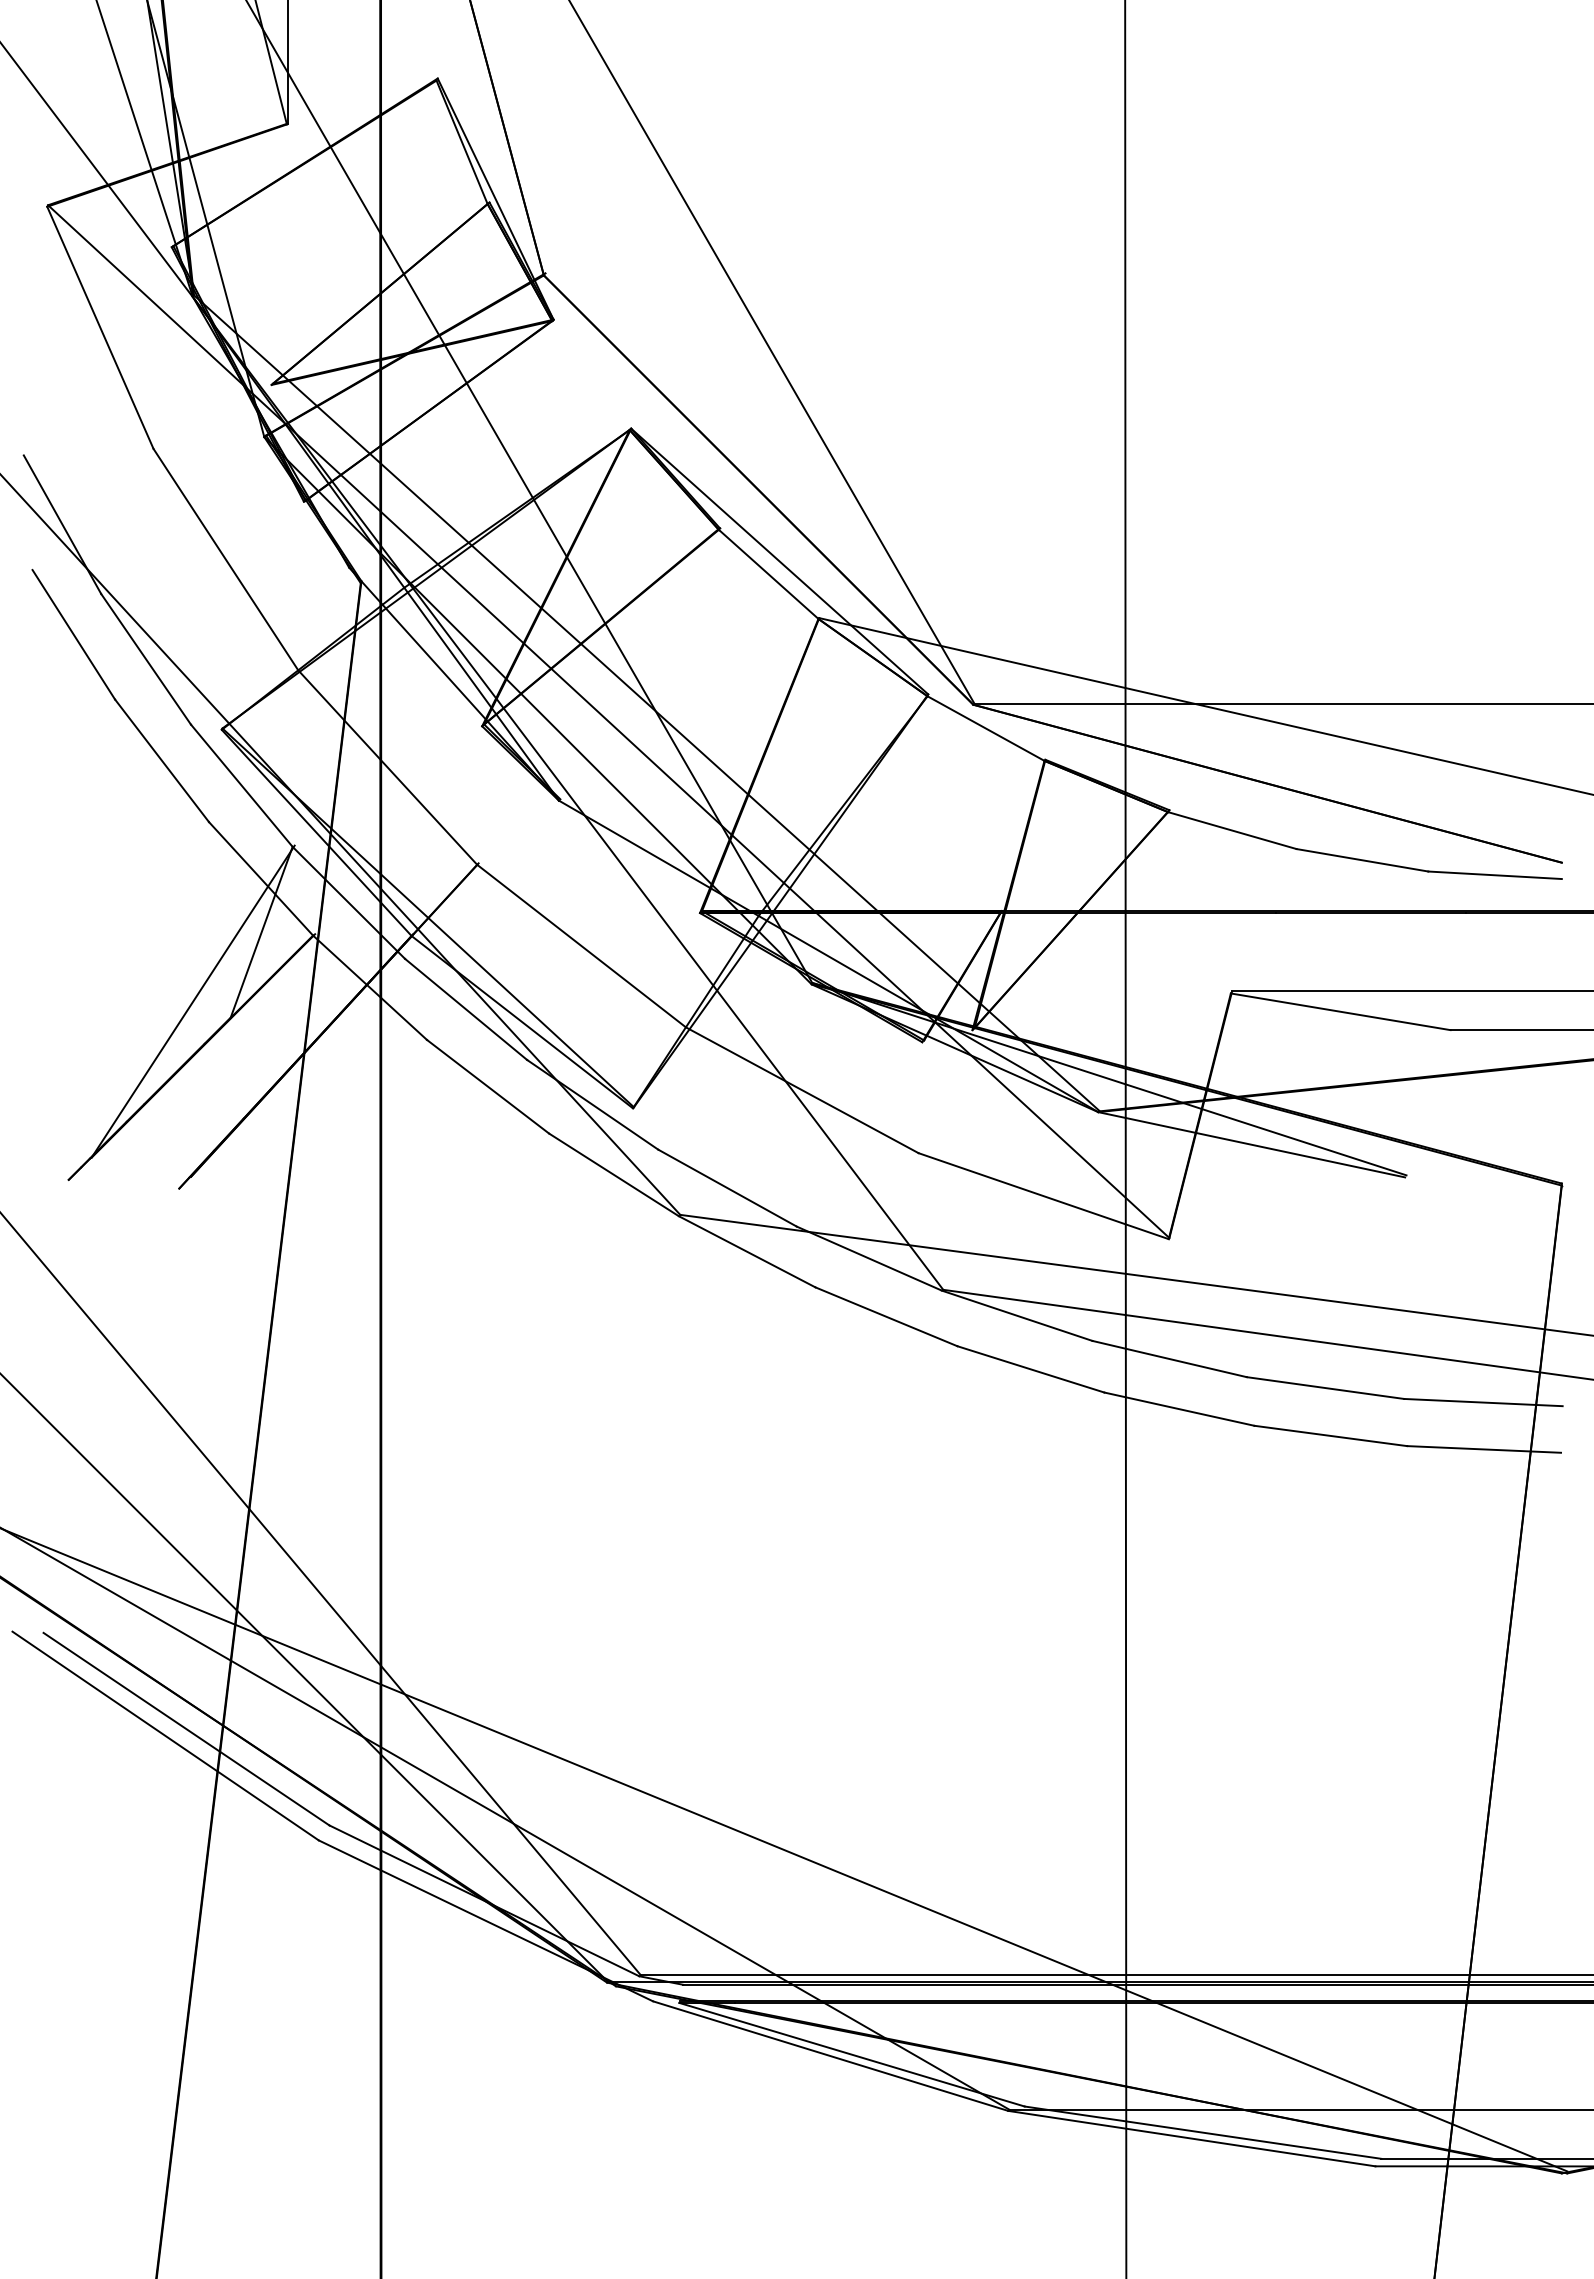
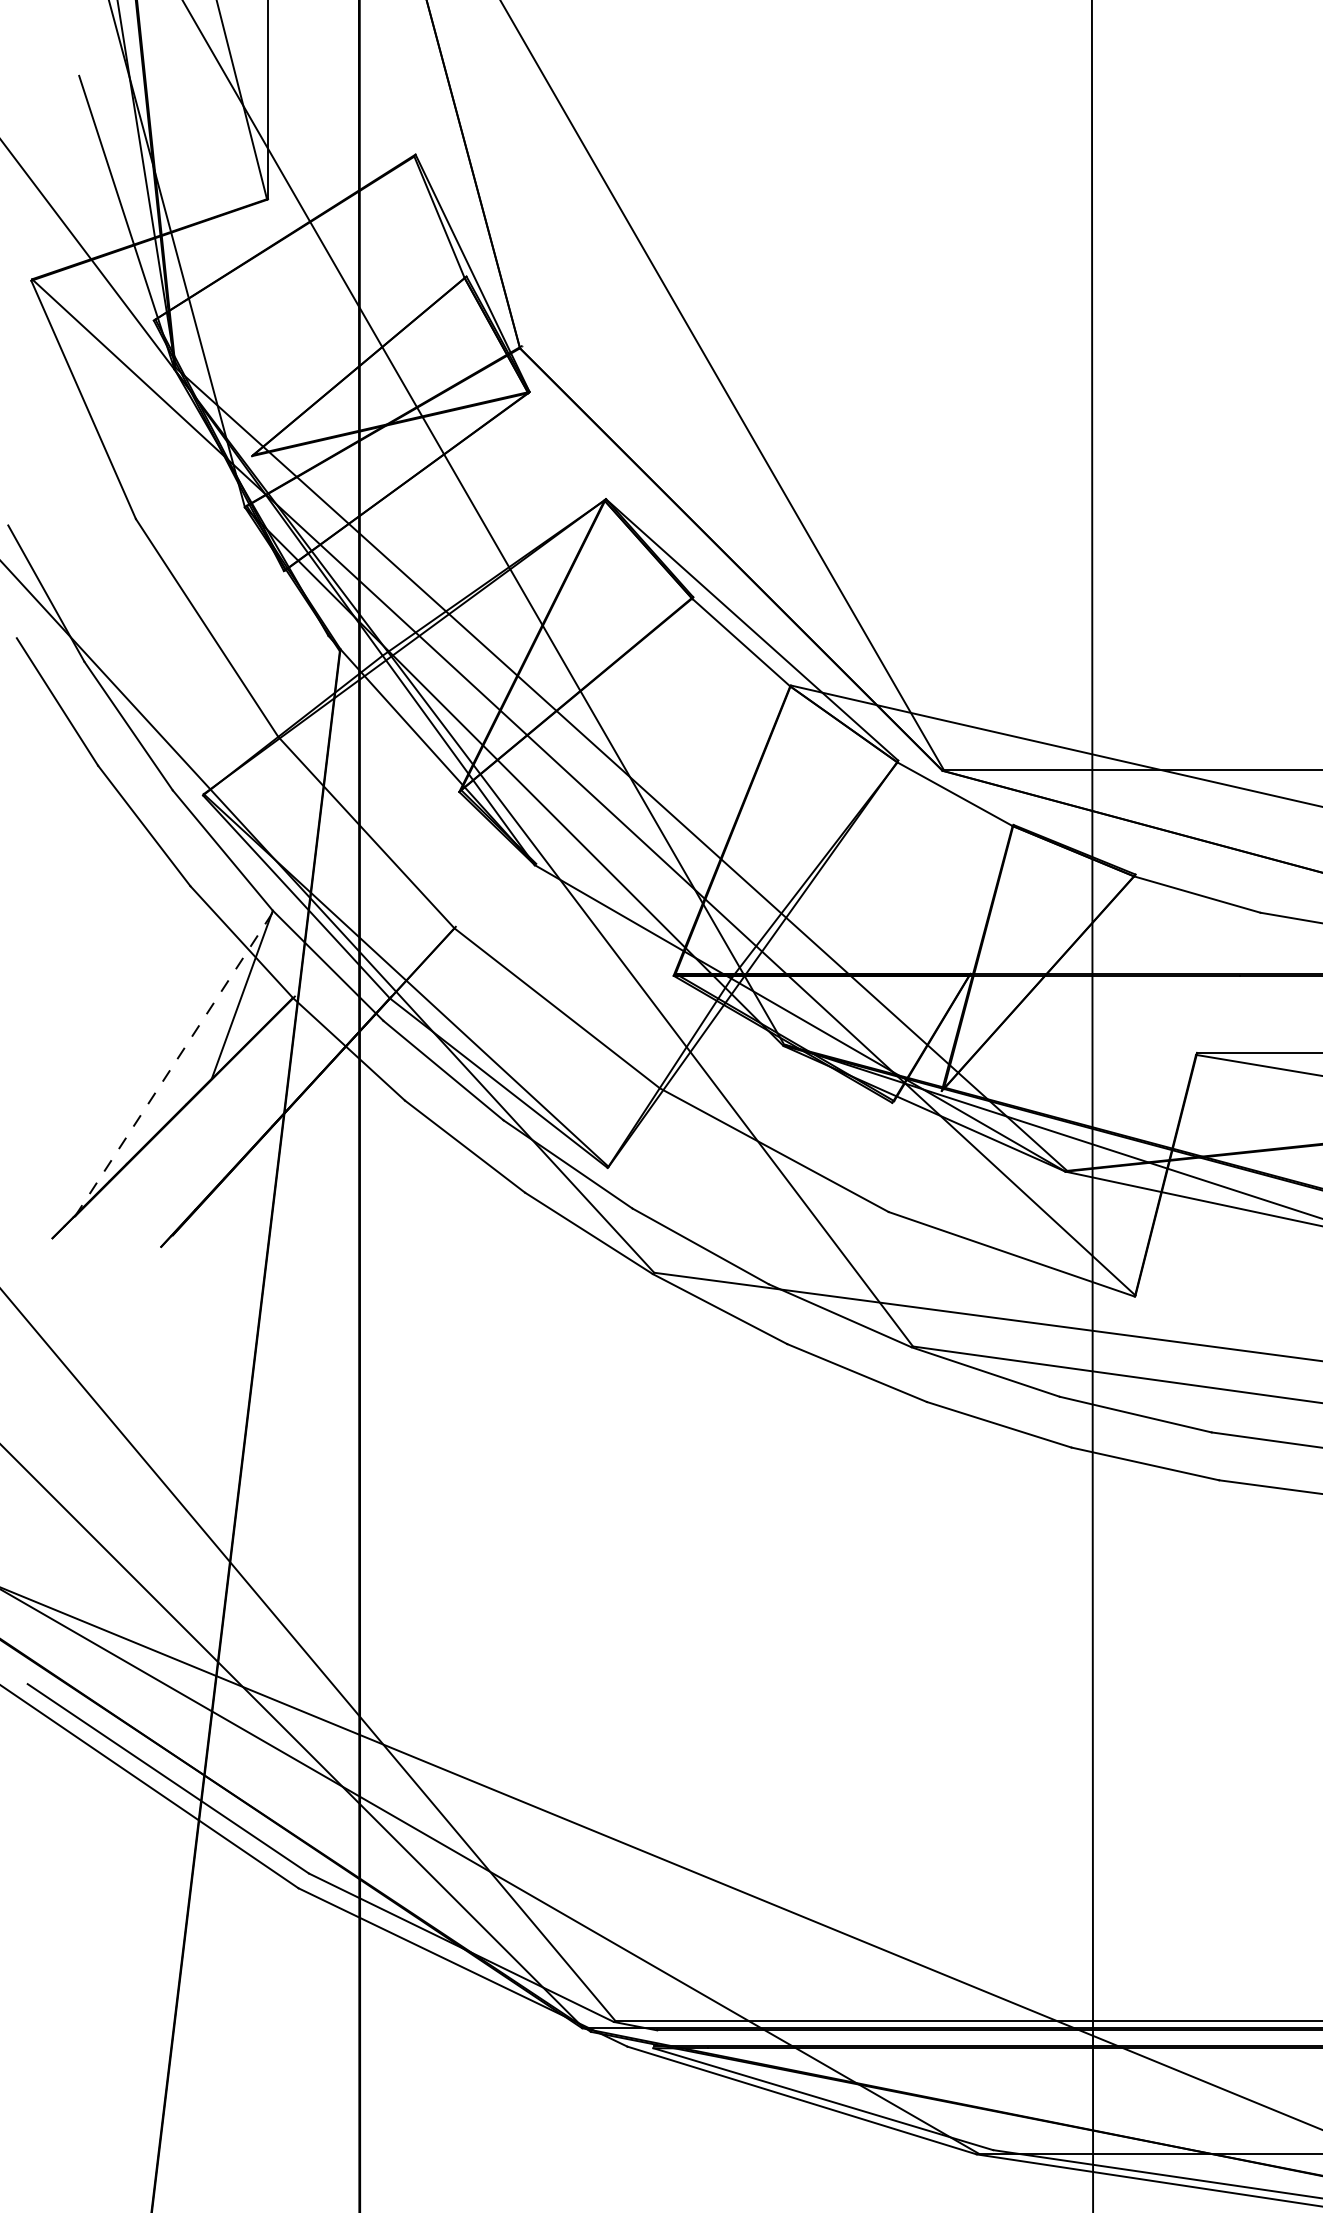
line: (193, 1001) -> (175, 1062), solid -> dashed

